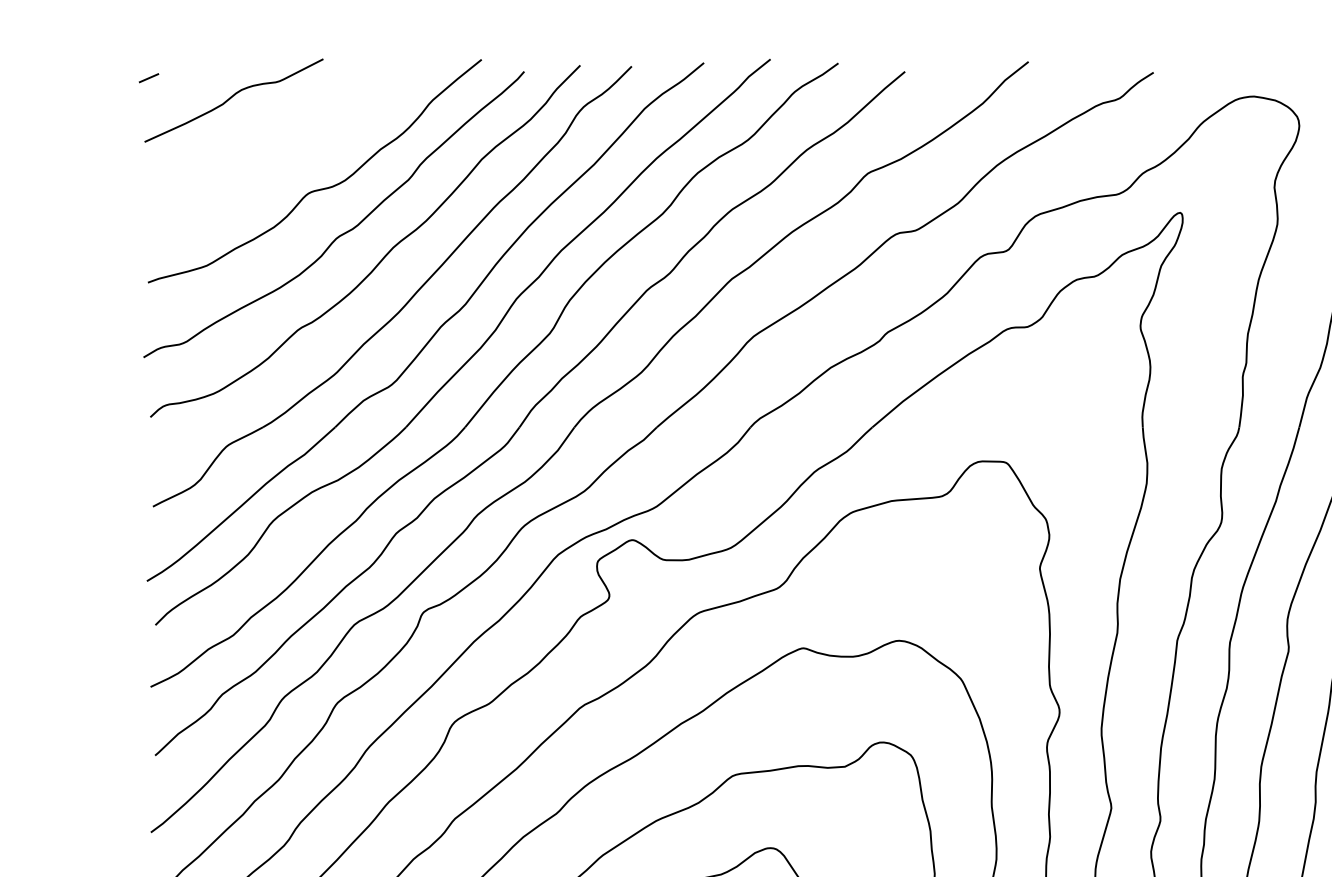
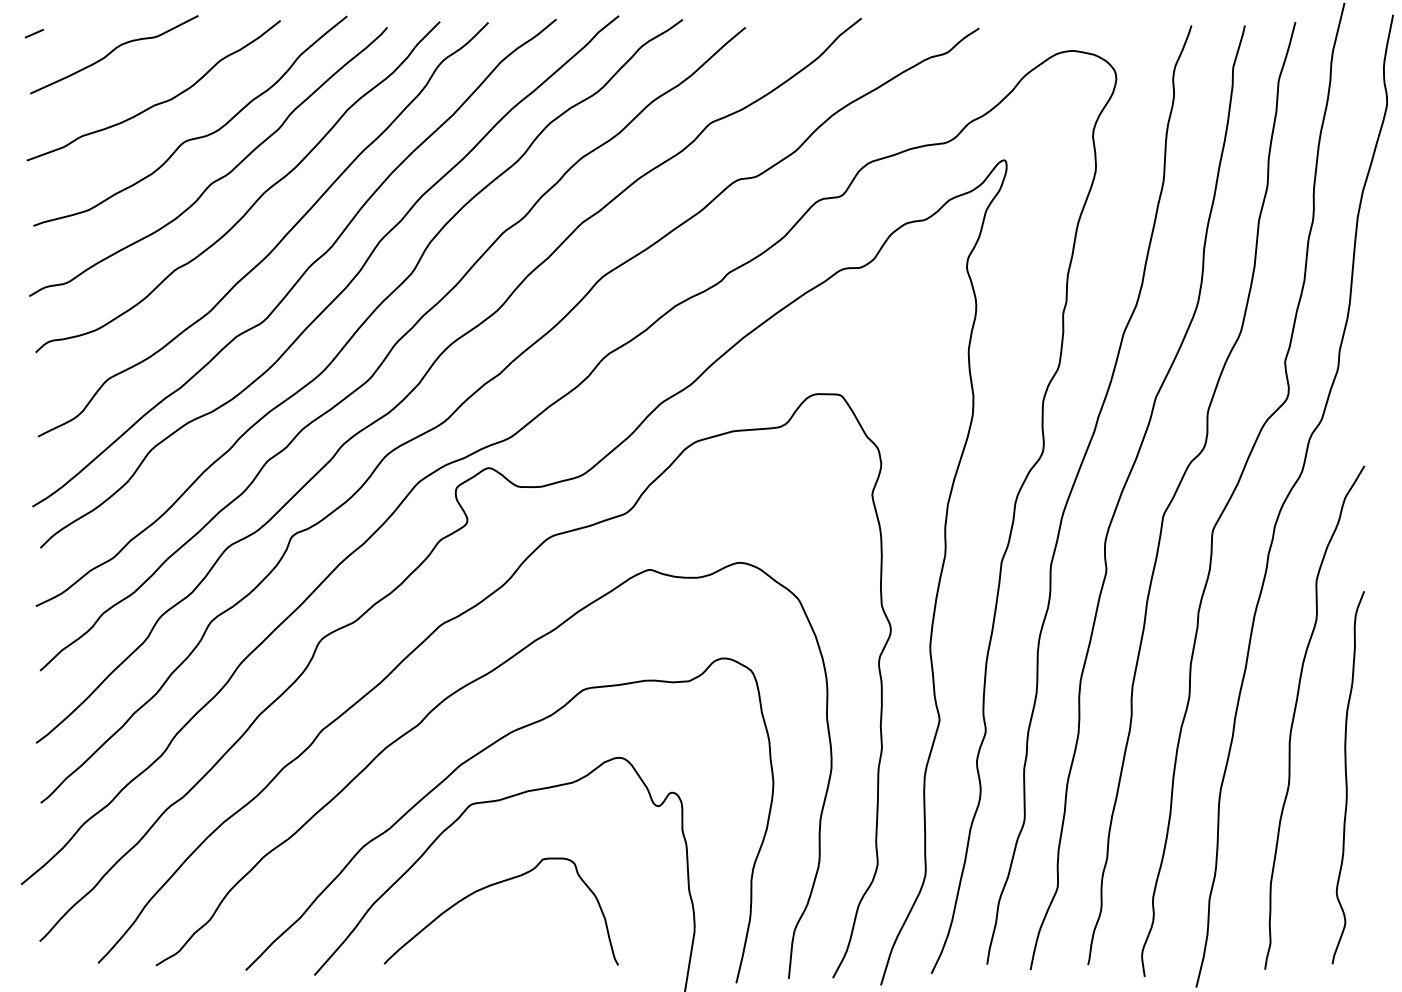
curve: (278, 152) -> (156, 103), added

